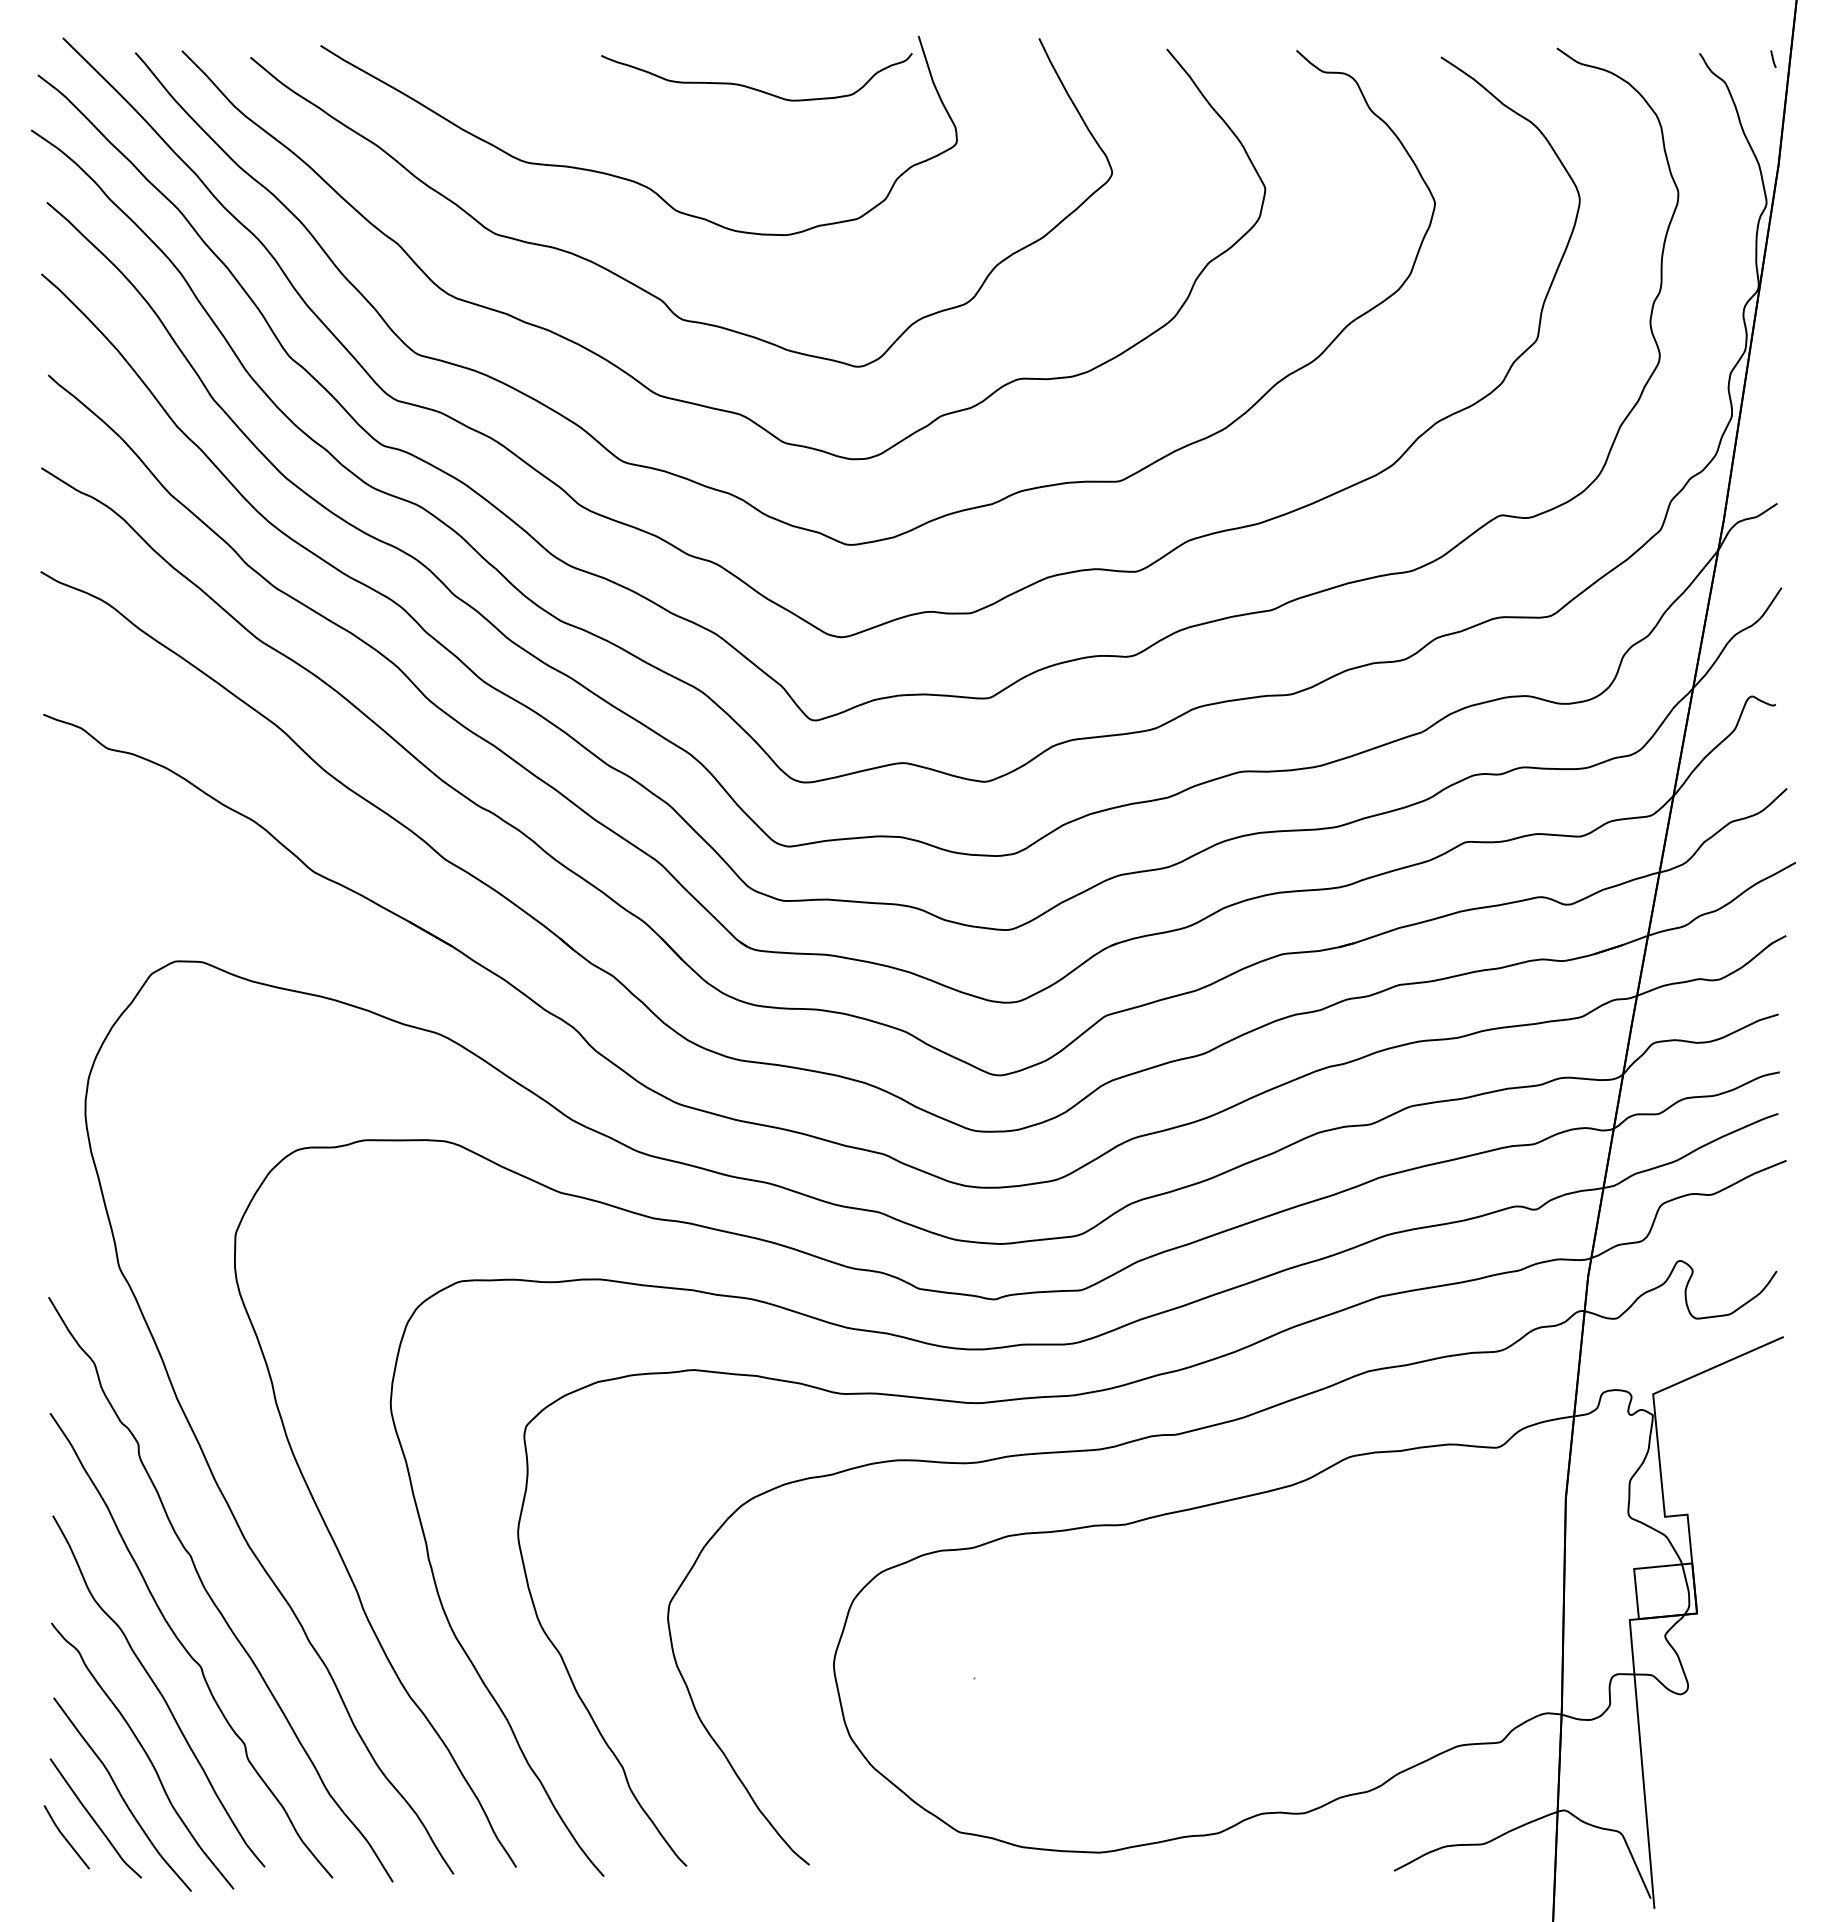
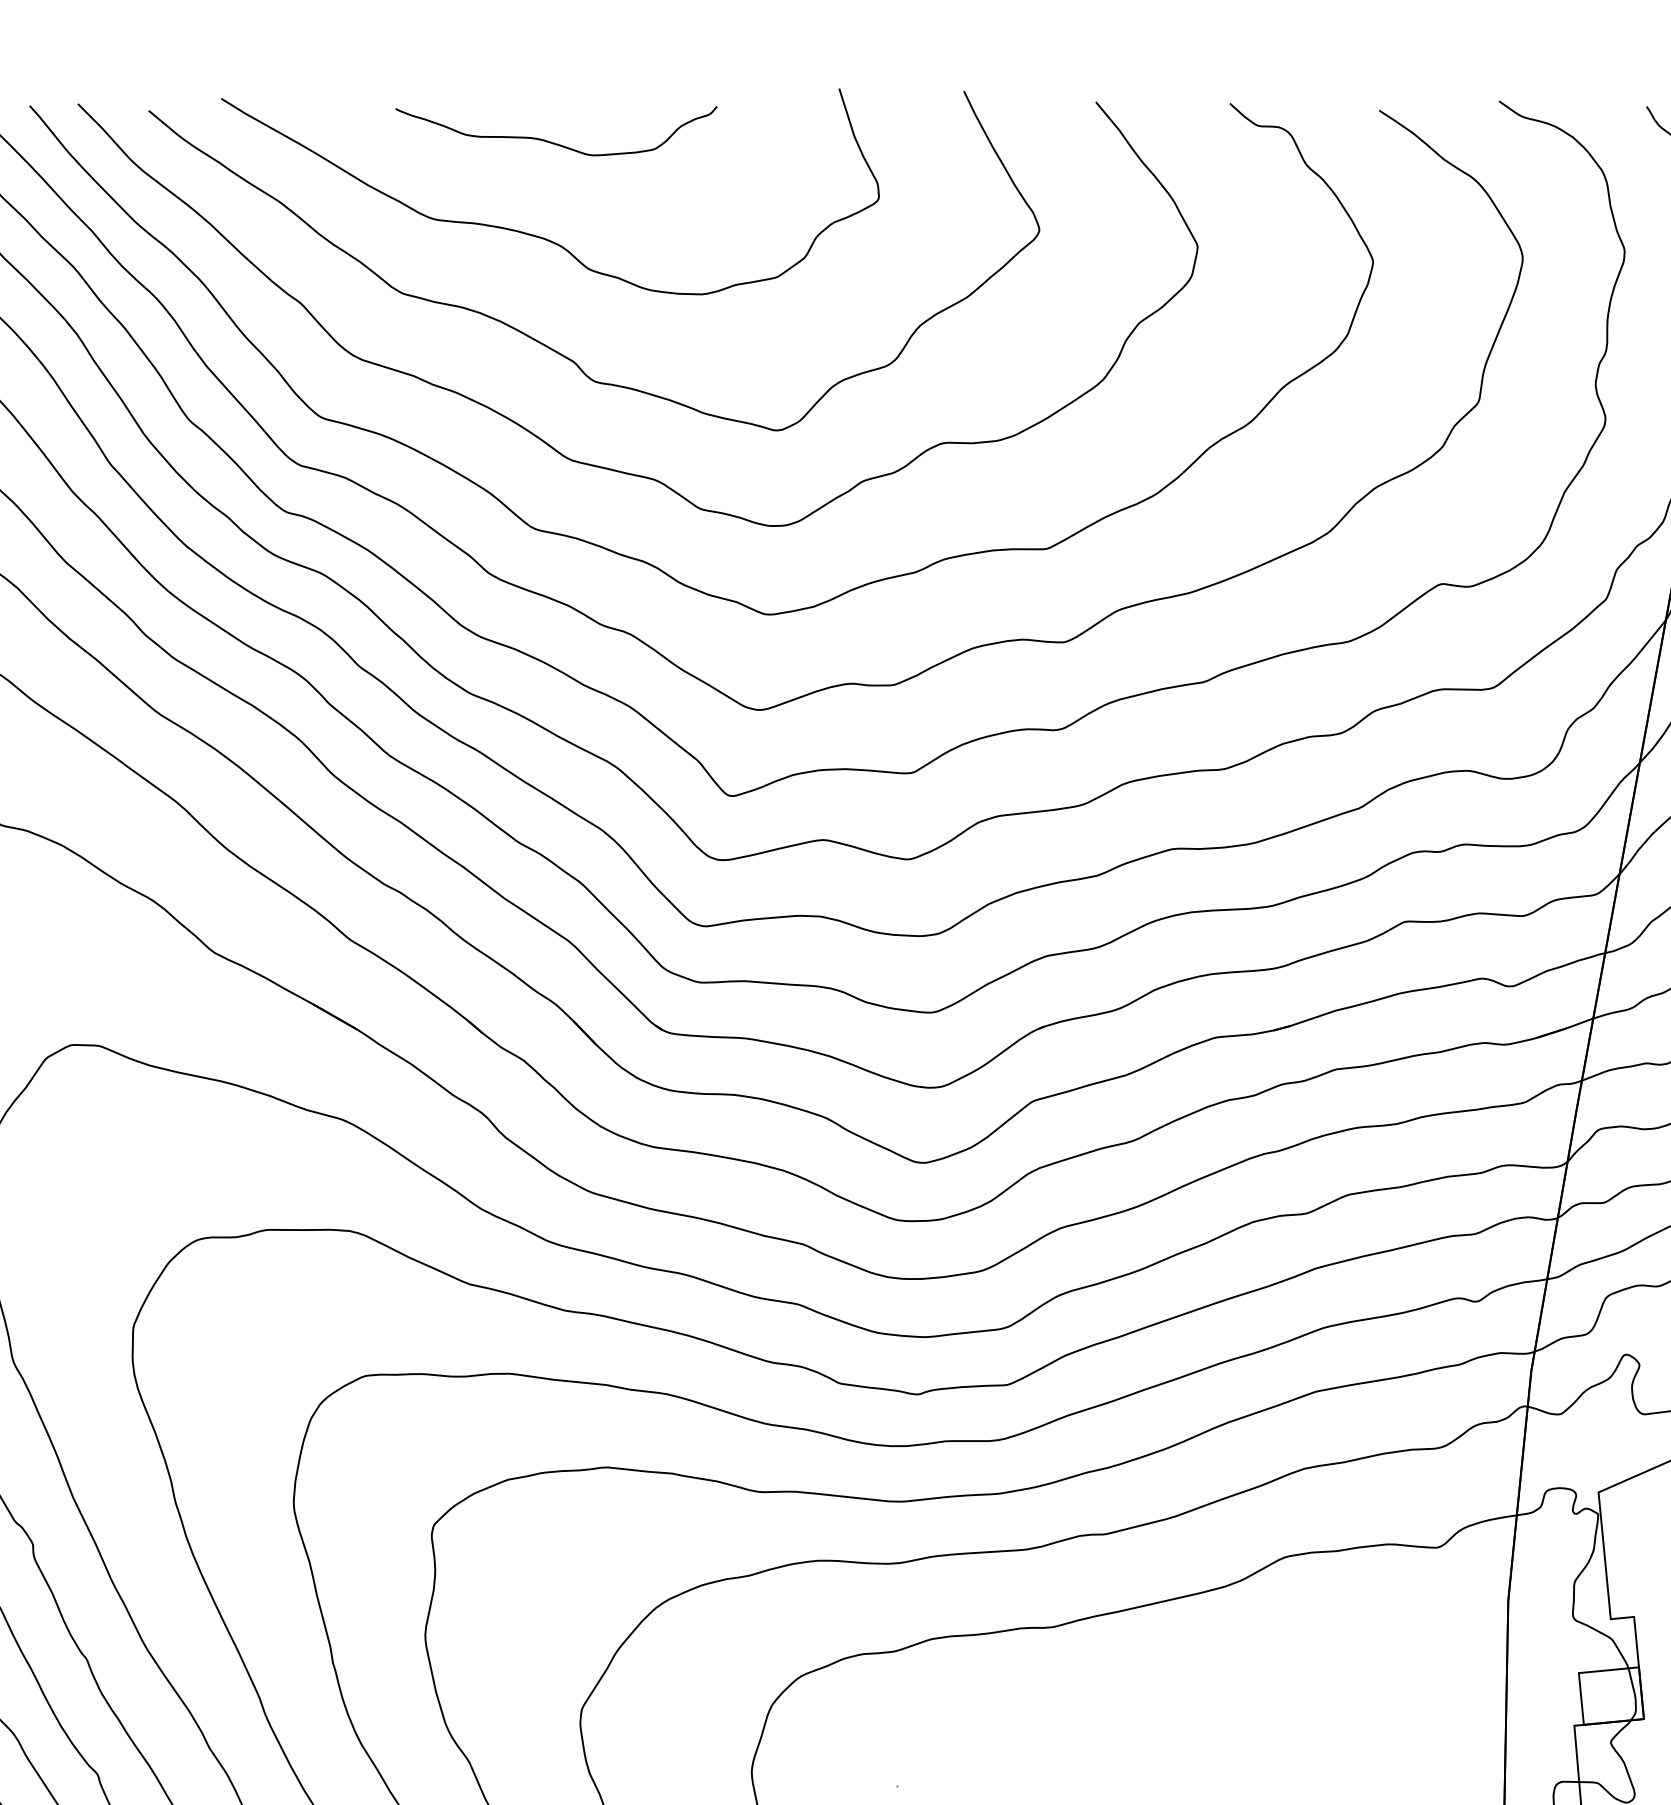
curve: (752, 87) -> (551, 141), moved

